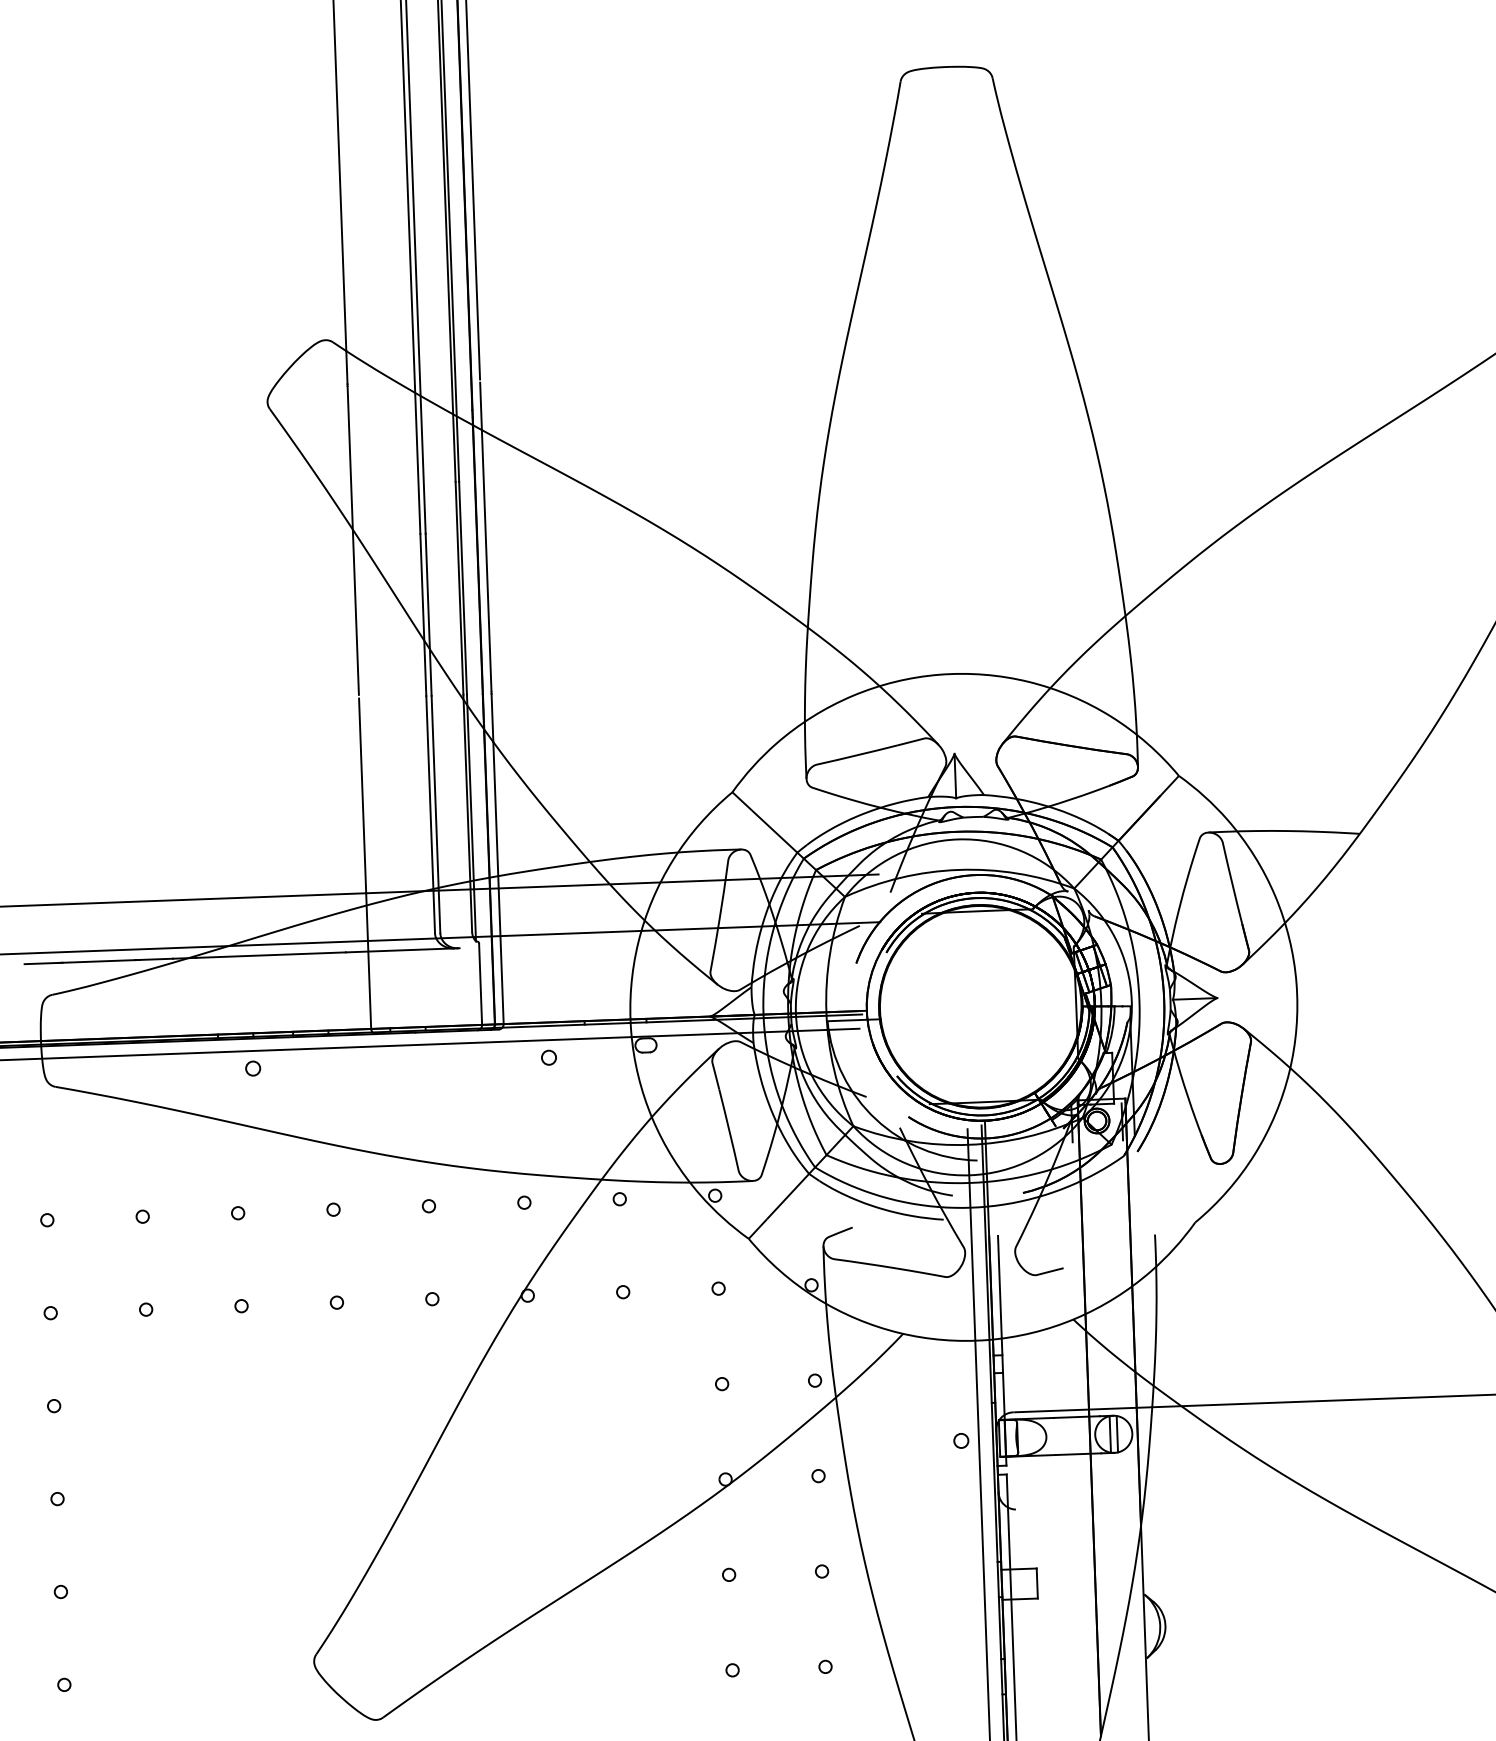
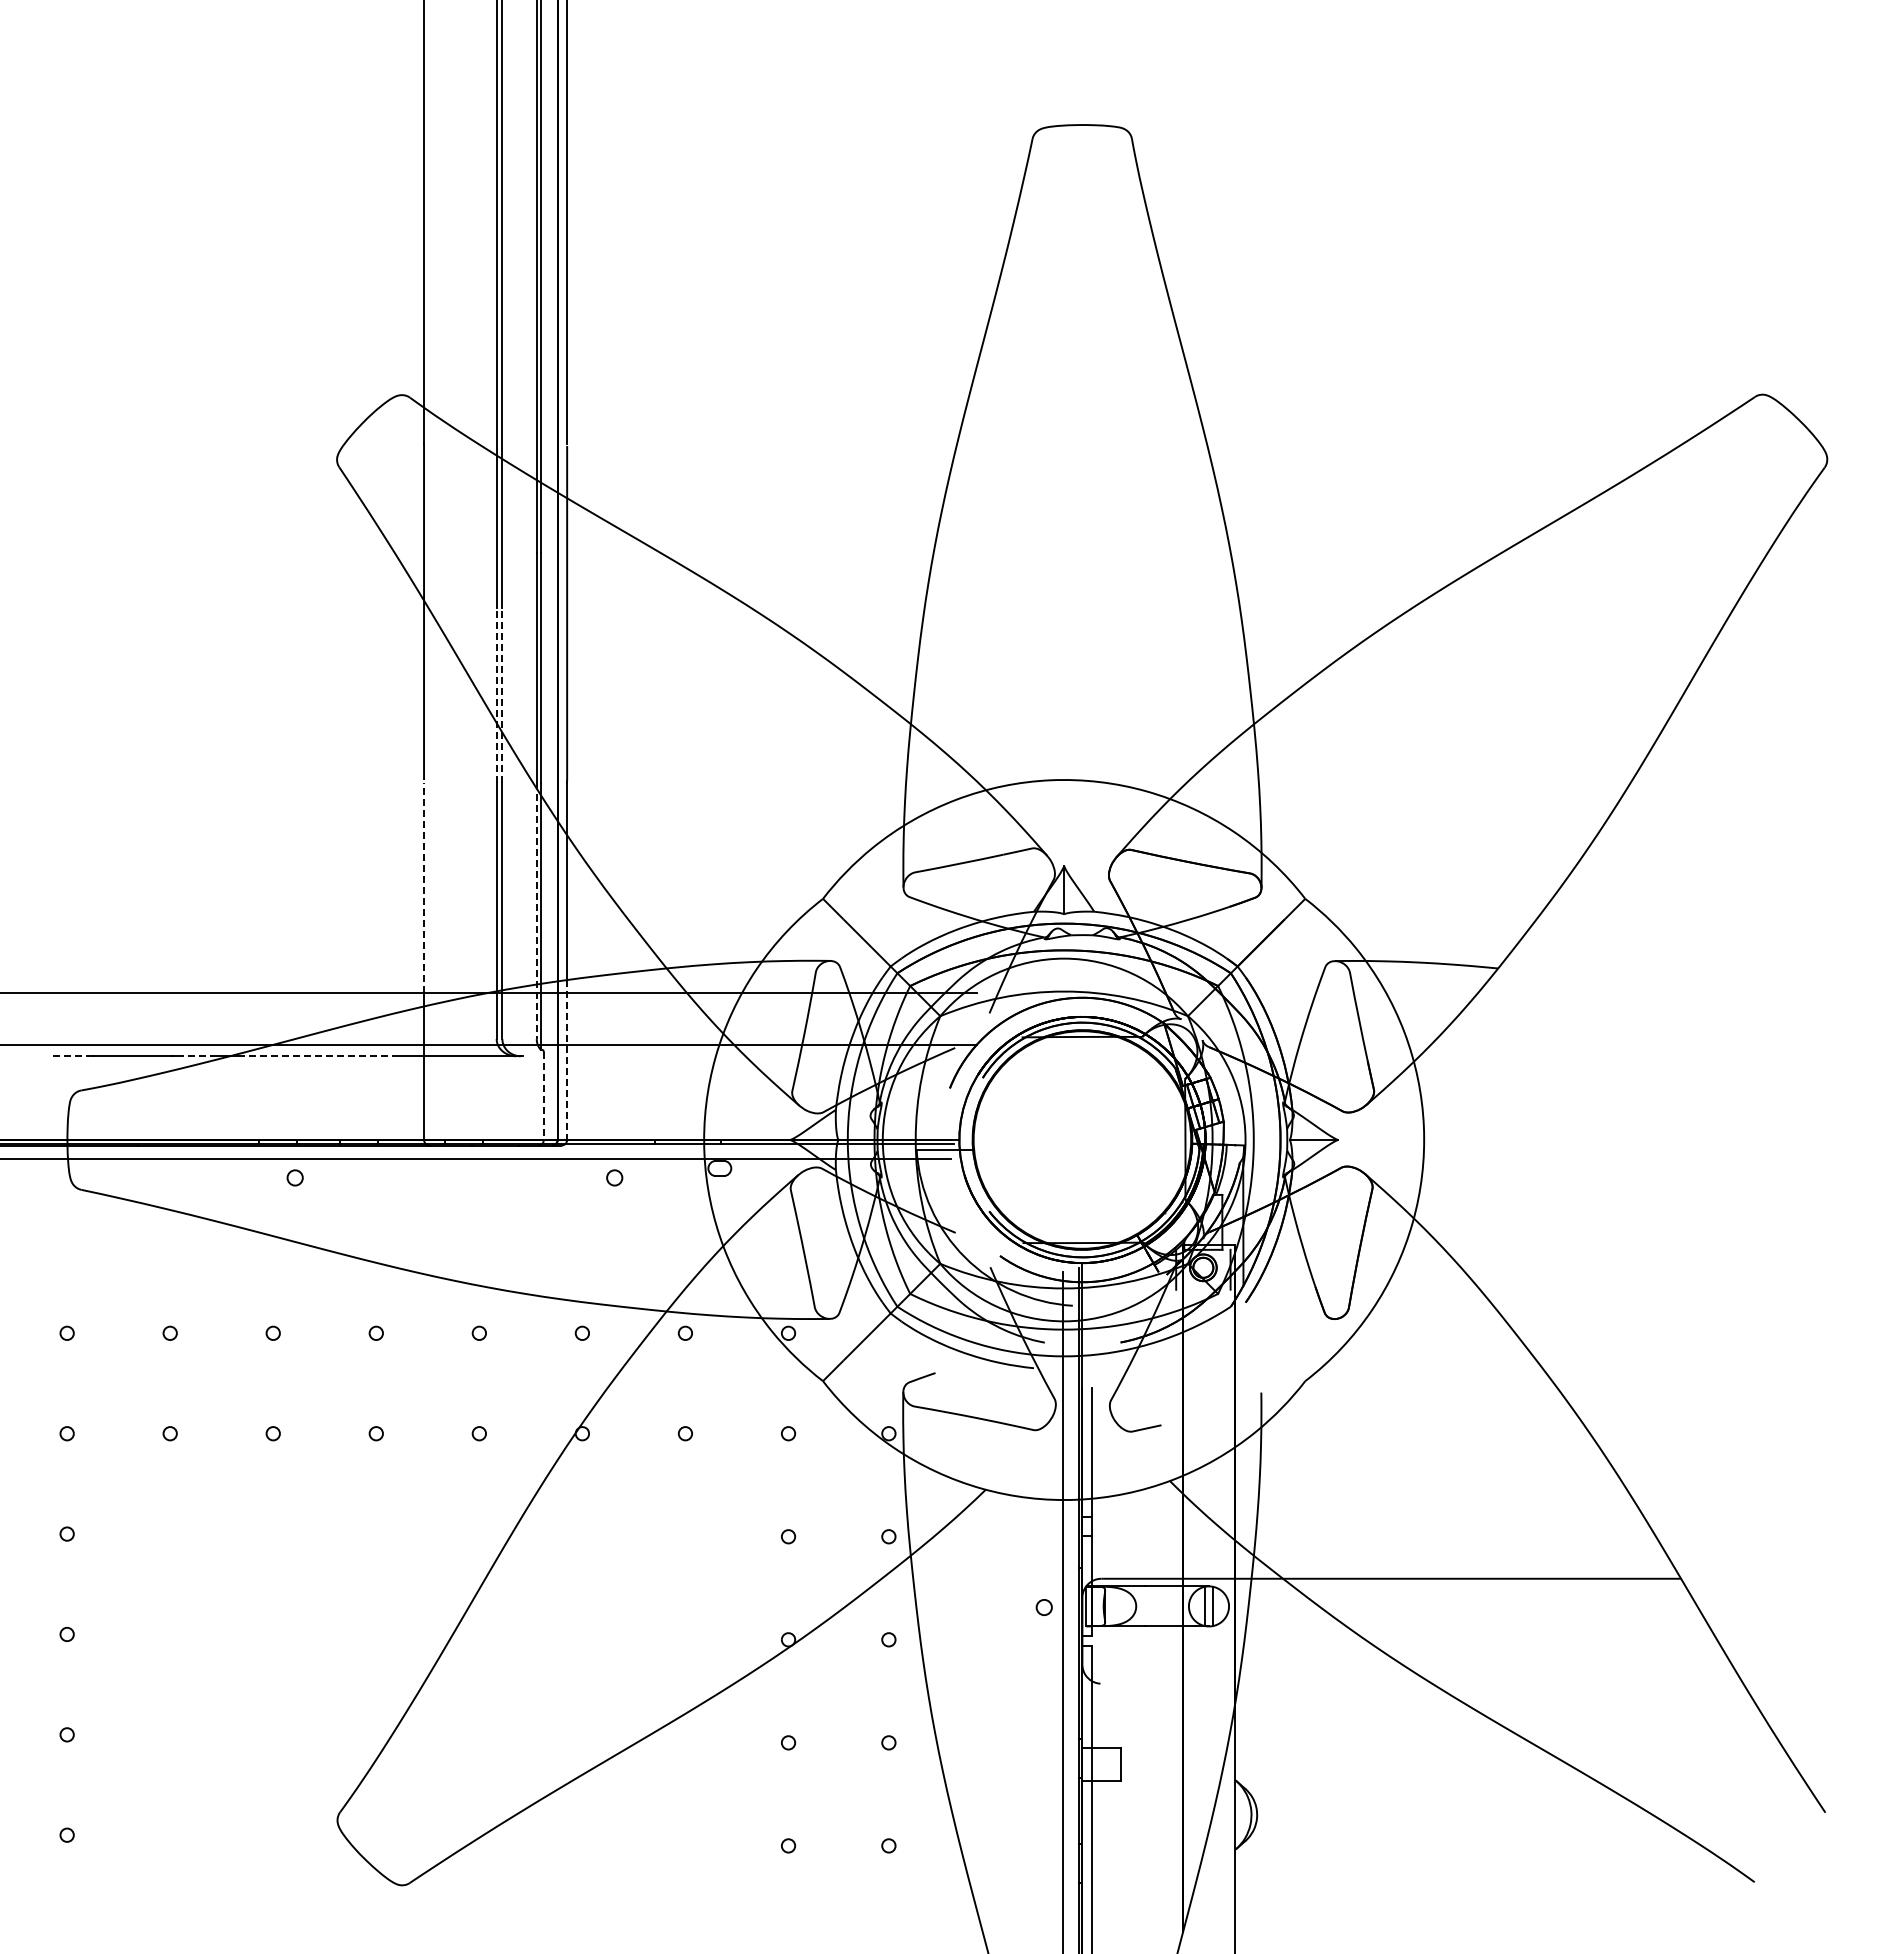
line: (428, 614) -> (502, 695), solid -> dashed
line: (423, 615) -> (496, 695), solid -> dashed
line: (363, 795) -> (424, 887), solid -> dashed
line: (467, 813) -> (536, 911), solid -> dashed
line: (501, 949) -> (567, 1059), solid -> dashed
line: (270, 955) -> (318, 1056), solid -> dashed
line: (156, 959) -> (195, 1056), solid -> dashed
line: (41, 963) -> (71, 1056), solid -> dashed
line: (480, 984) -> (543, 1096), solid -> dashed

